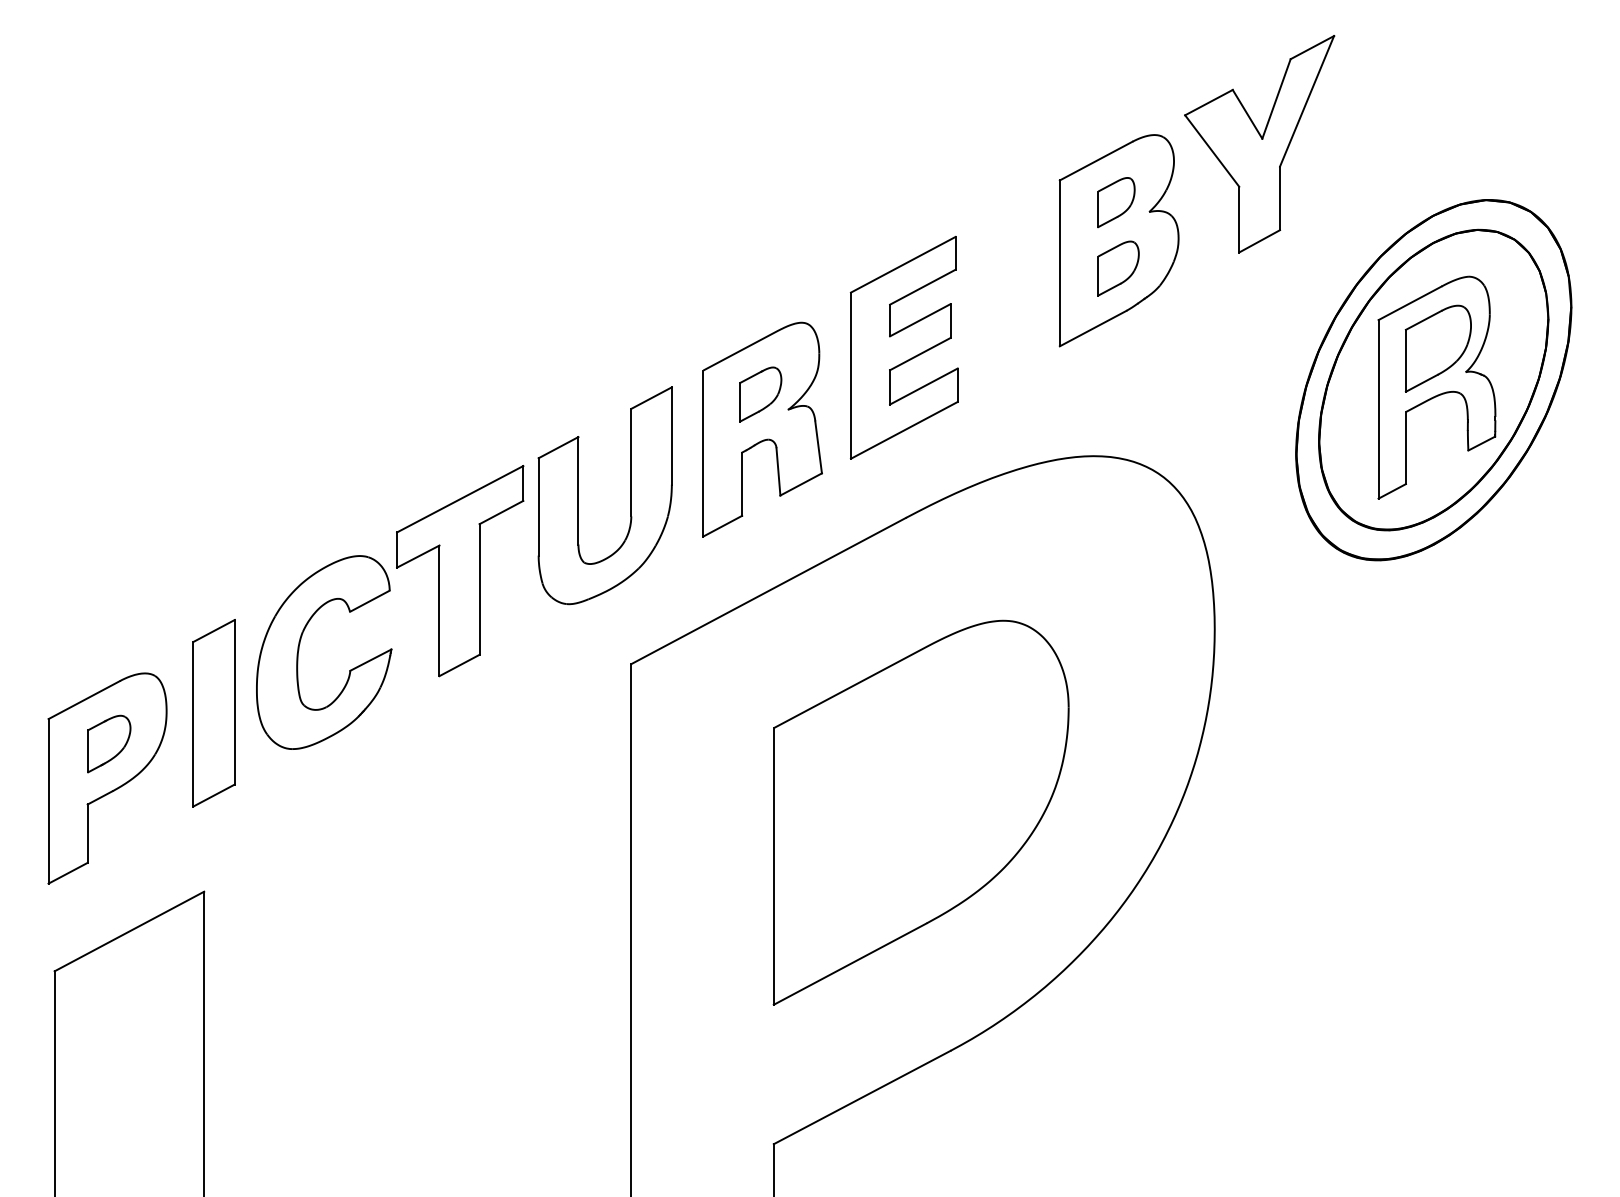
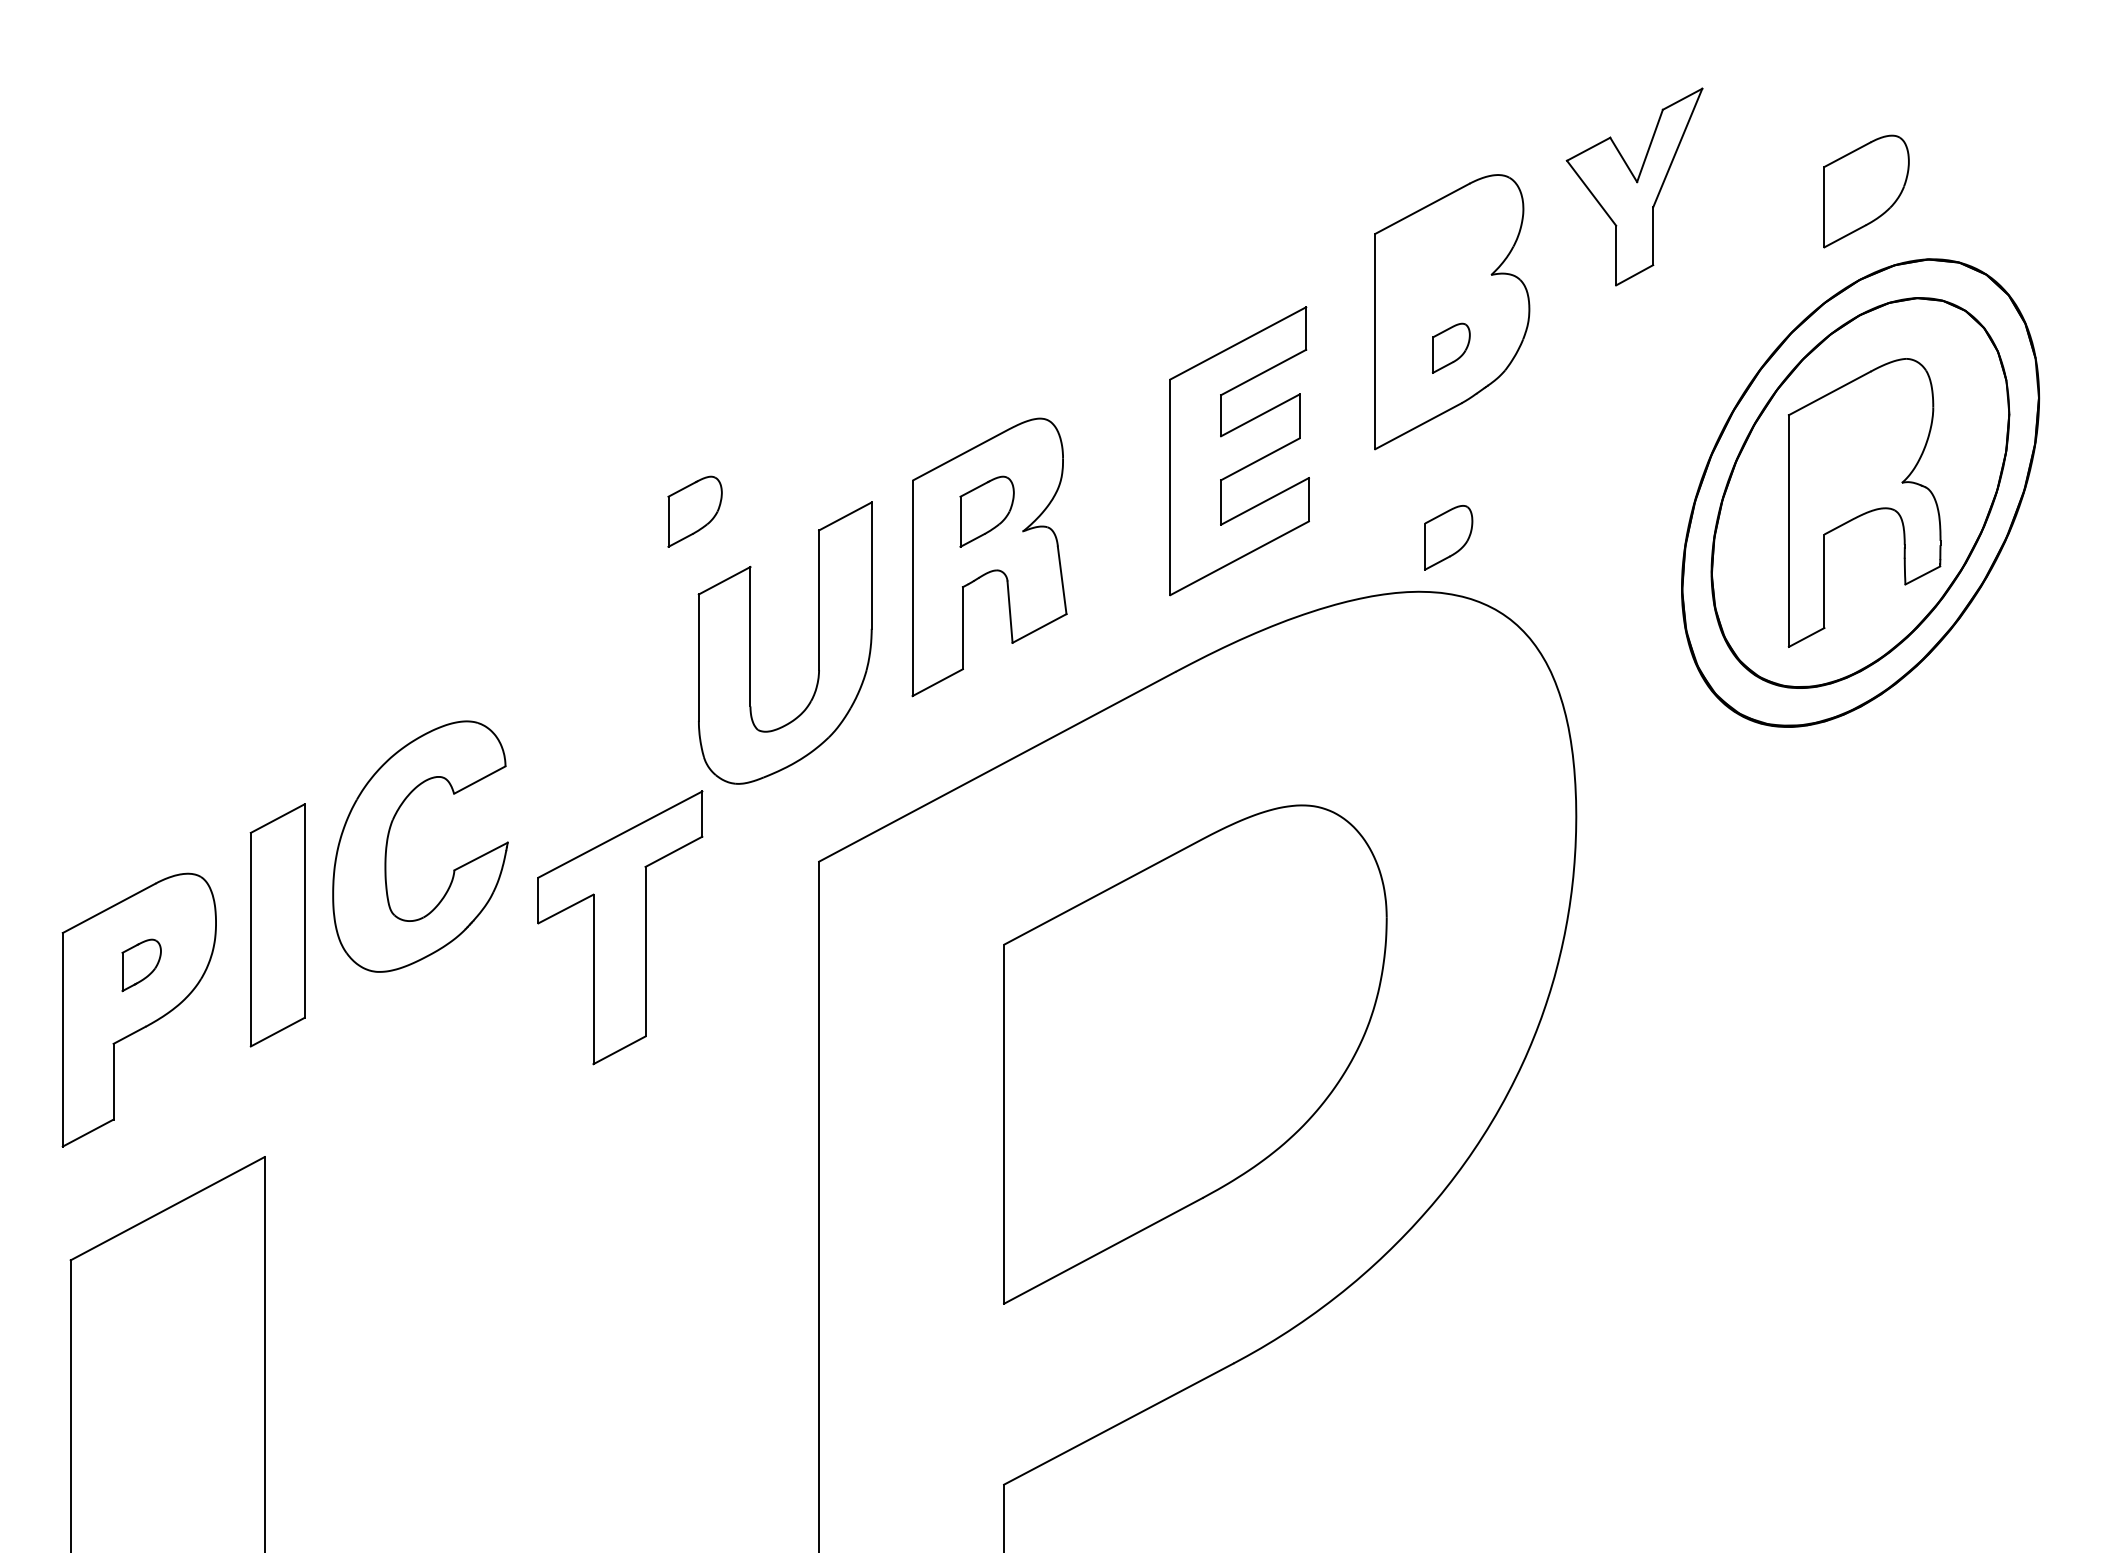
part: (1259, 144) -> (1634, 187), size x0.7
part: (1116, 202) -> (1448, 537), moved
part: (1118, 268) -> (1451, 348), size x0.7
part: (903, 347) -> (1238, 450), moved
part: (1437, 348) -> (1865, 191), moved
part: (535, 394) -> (694, 511), added
part: (460, 571) -> (620, 928), moved
part: (109, 743) -> (141, 964), size x0.7

